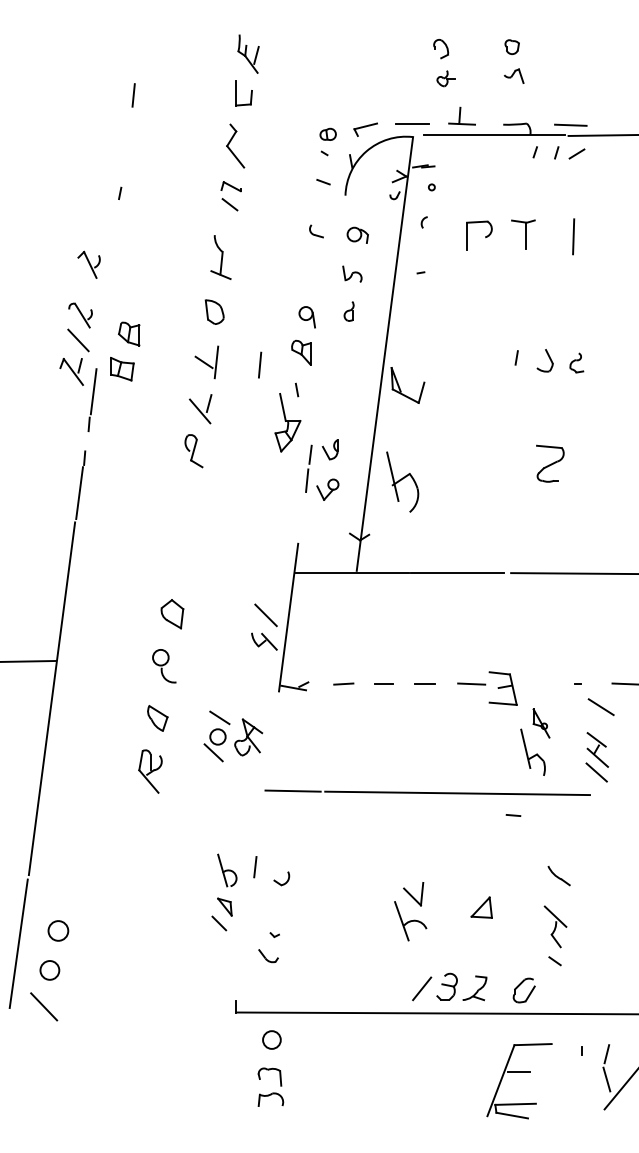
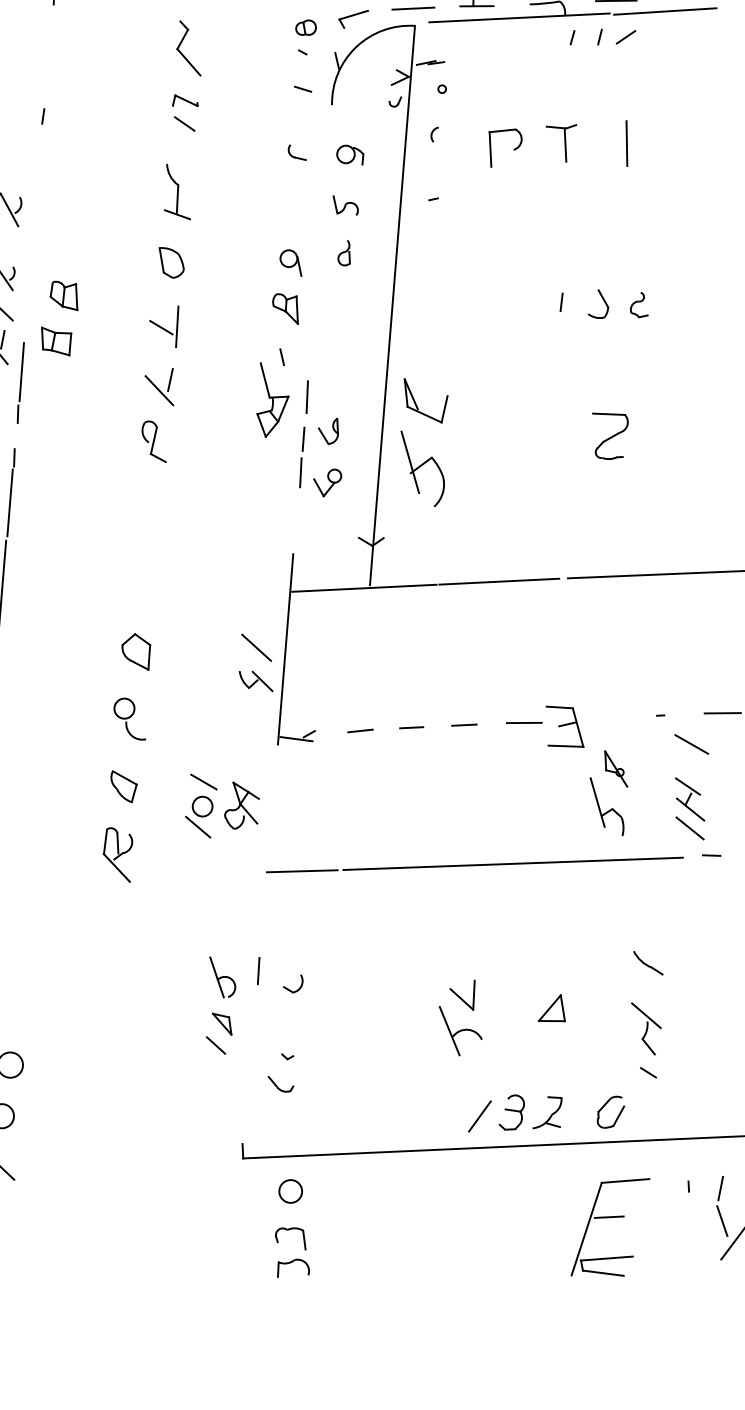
line: (260, 364) -> (307, 396), moved
part: (400, 387) -> (417, 403), moved
line: (513, 815) -> (711, 855), moved

